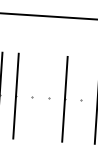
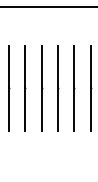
line: (32, 96) -> (41, 87), added
line: (49, 97) -> (58, 87), added
line: (80, 99) -> (90, 87), added

